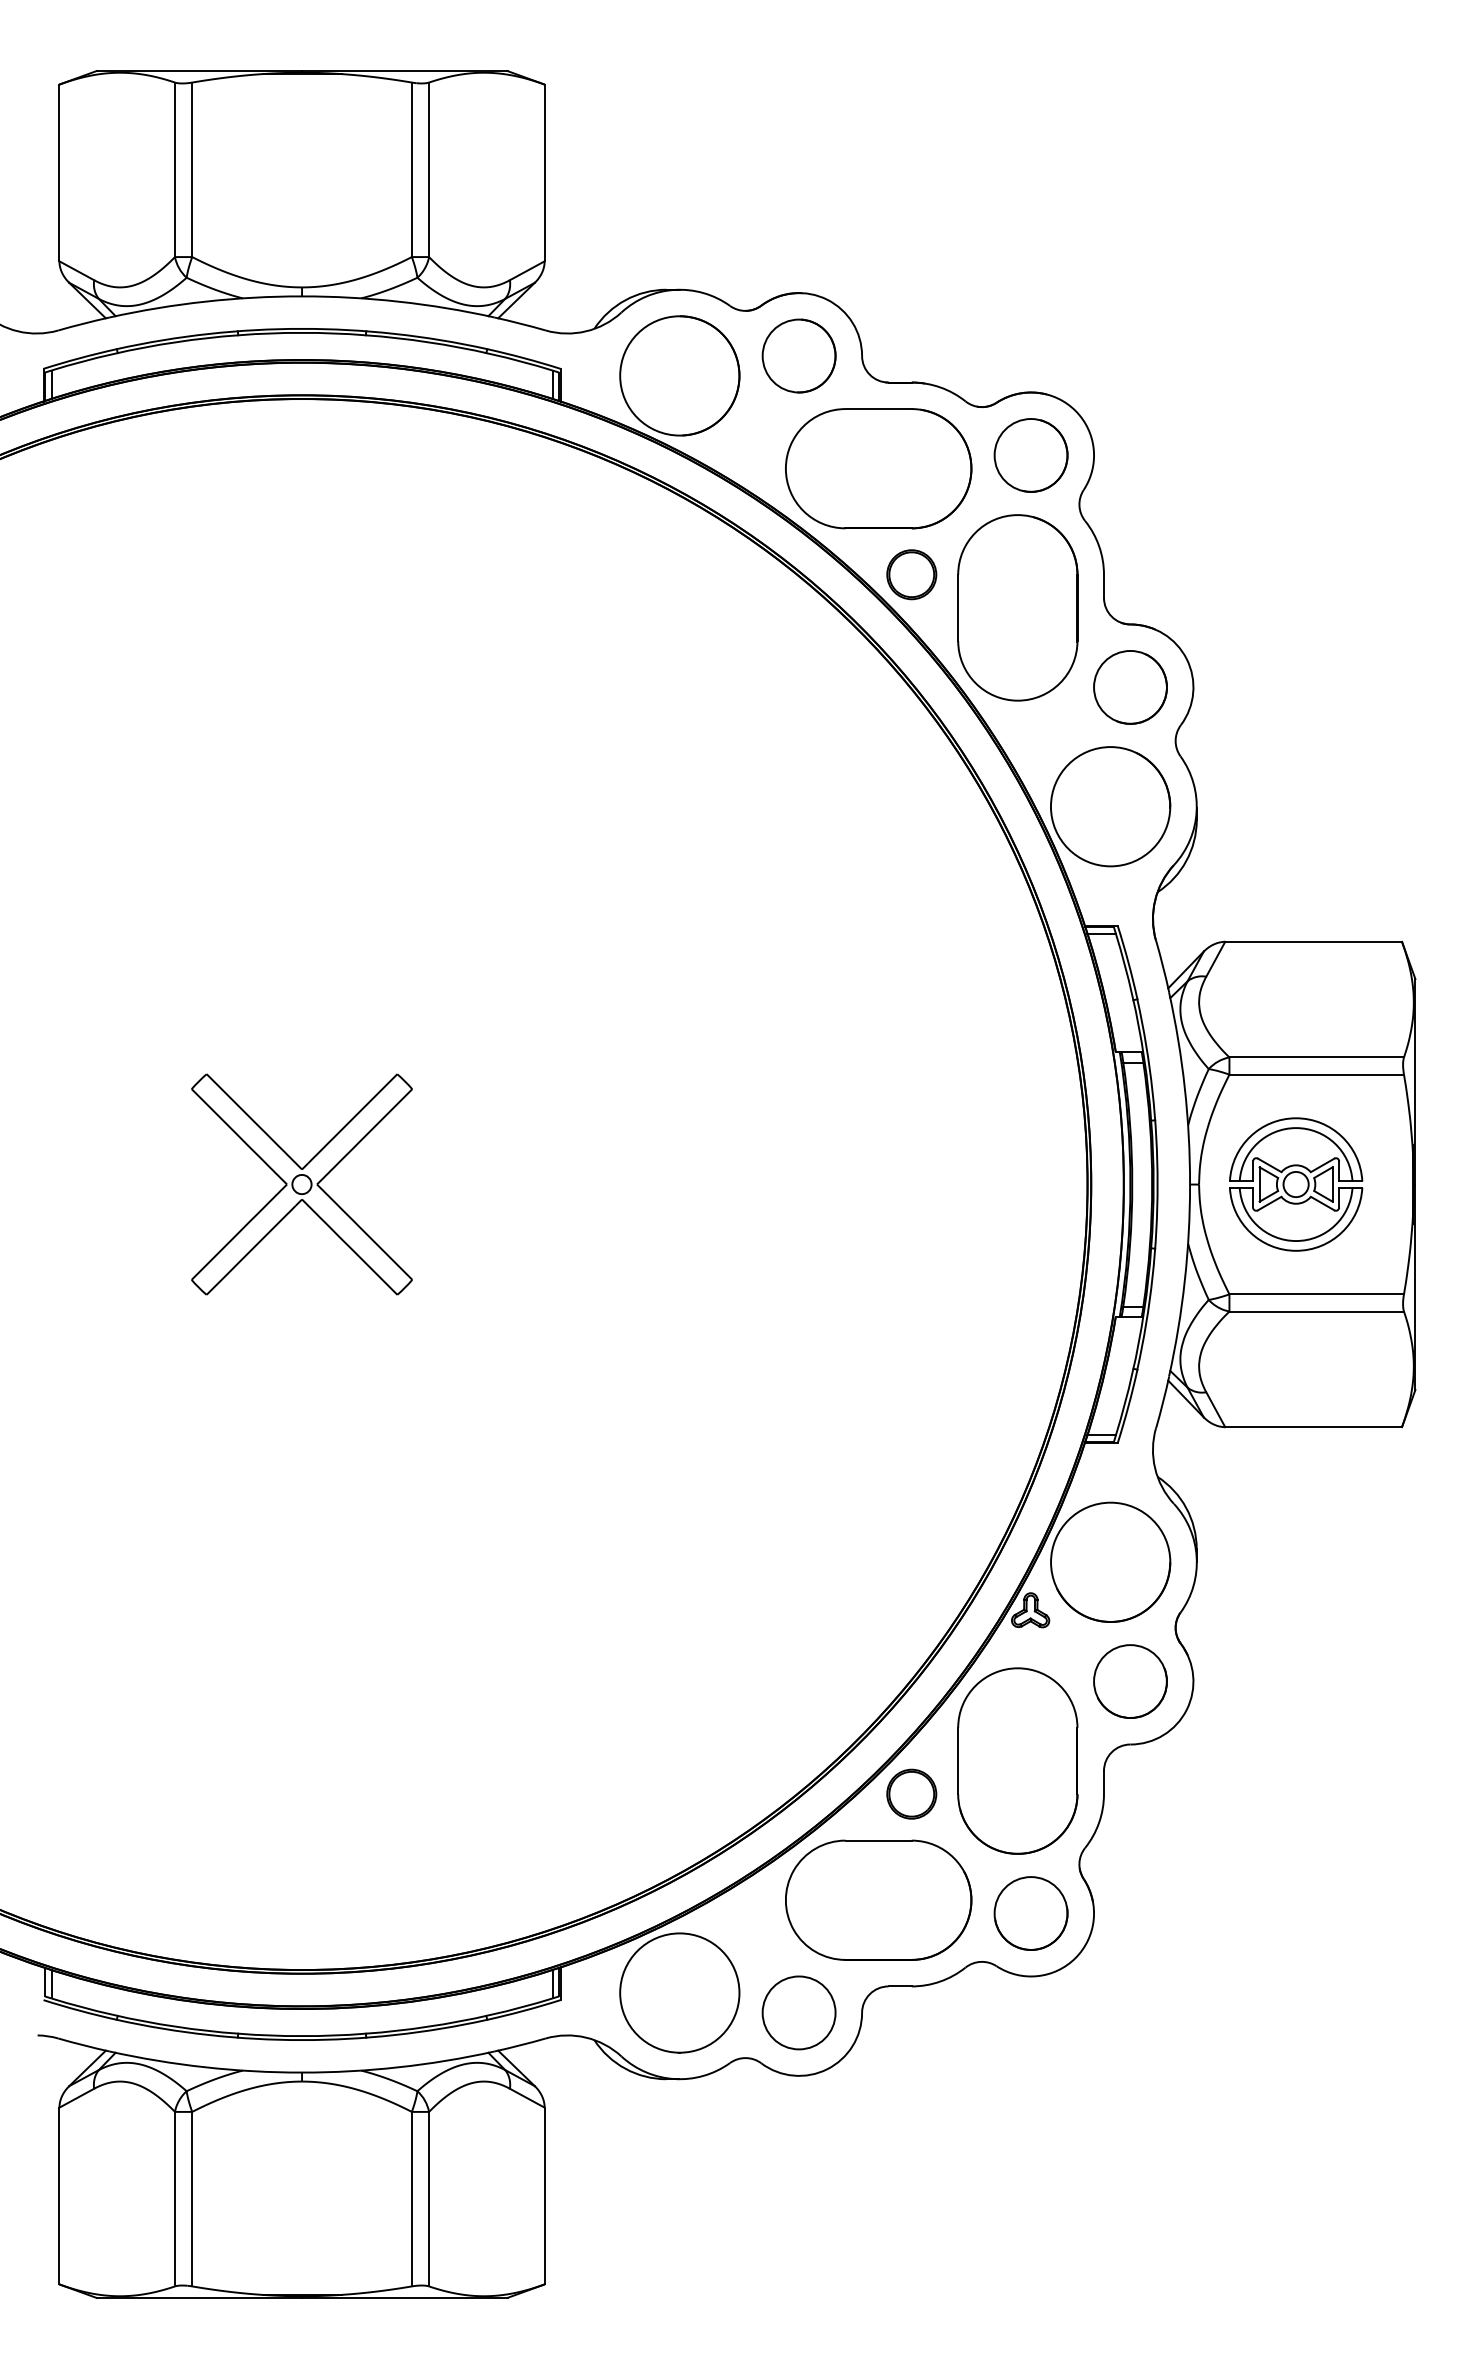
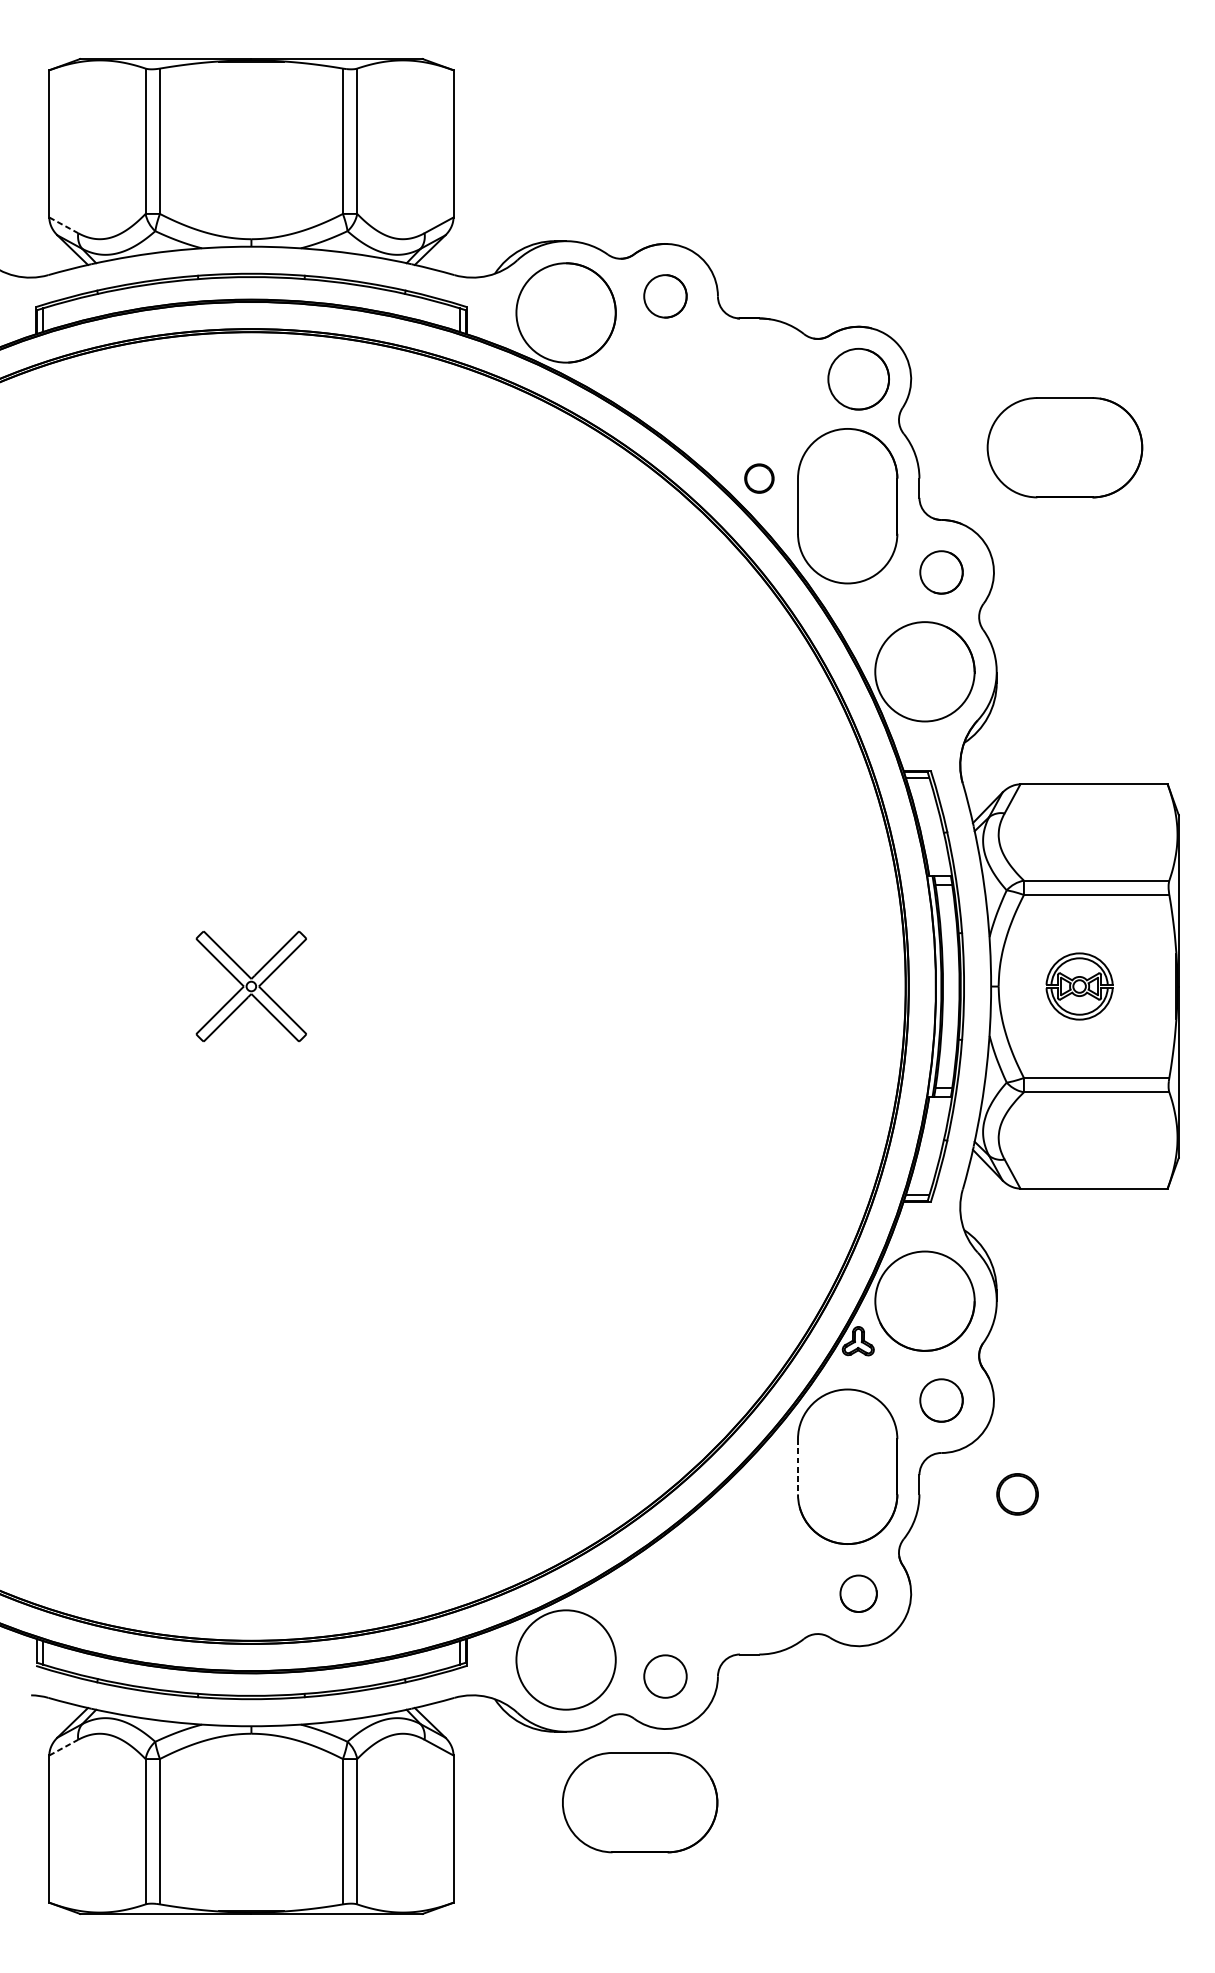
line: (76, 270) -> (63, 225), solid -> dashed
part: (798, 355) -> (664, 295), size x0.7
part: (878, 468) -> (1064, 447), moved
part: (911, 574) -> (759, 478), size x0.7
circle: (1130, 687) -> (941, 572), size x0.7
part: (301, 1184) -> (250, 986), size x0.6
part: (1296, 1184) -> (1079, 986), size x0.6
circle: (1130, 1681) -> (941, 1400), size x0.7
line: (958, 1761) -> (798, 1467), solid -> dashed
part: (911, 1793) -> (1017, 1493), moved
part: (878, 1899) -> (639, 1802), moved
part: (1030, 1913) -> (858, 1593), size x0.6
circle: (798, 2012) -> (664, 1676), size x0.7
line: (76, 2098) -> (63, 1747), solid -> dashed

